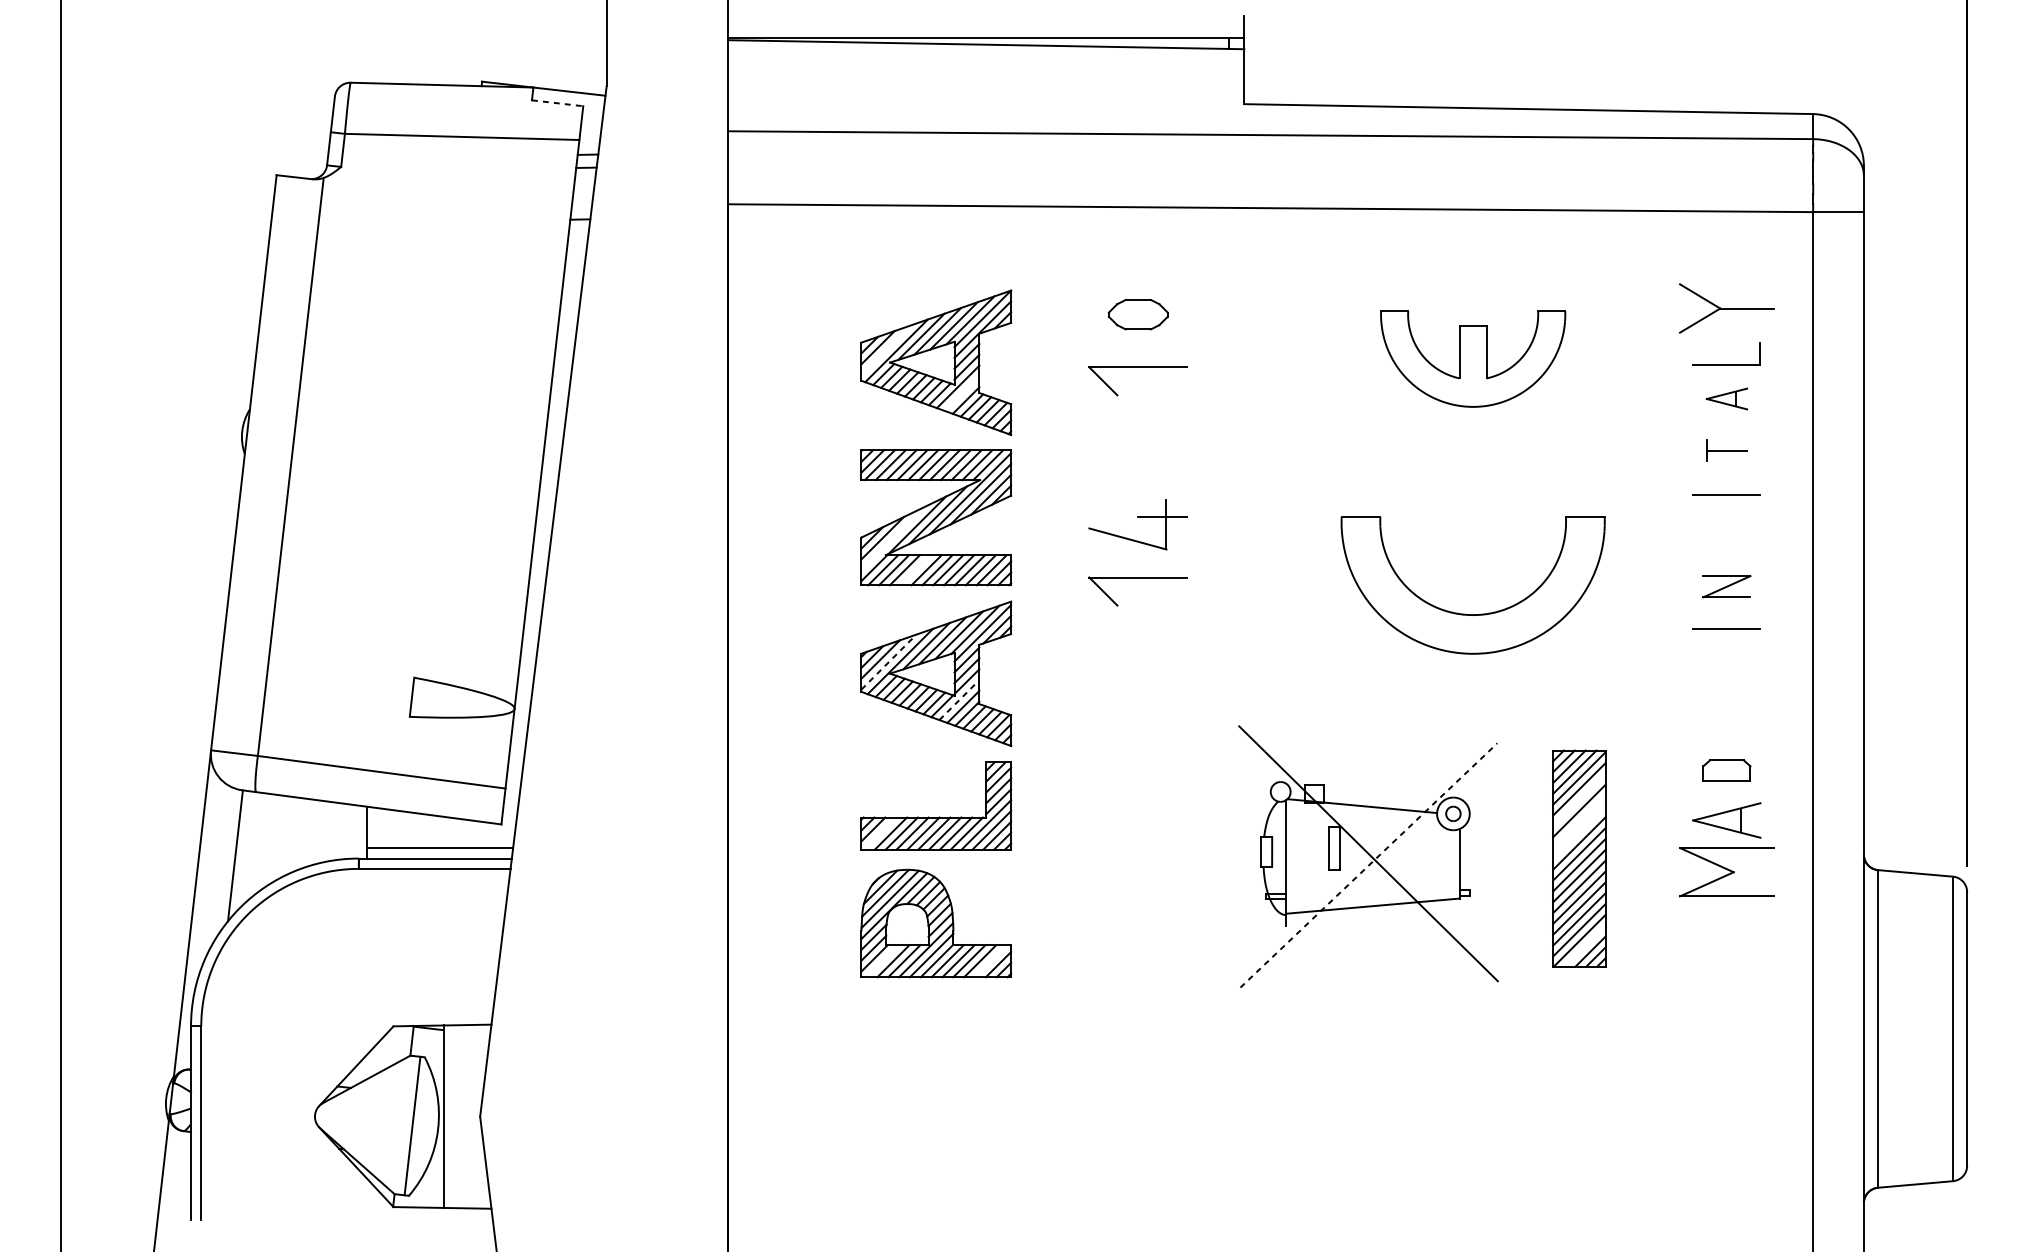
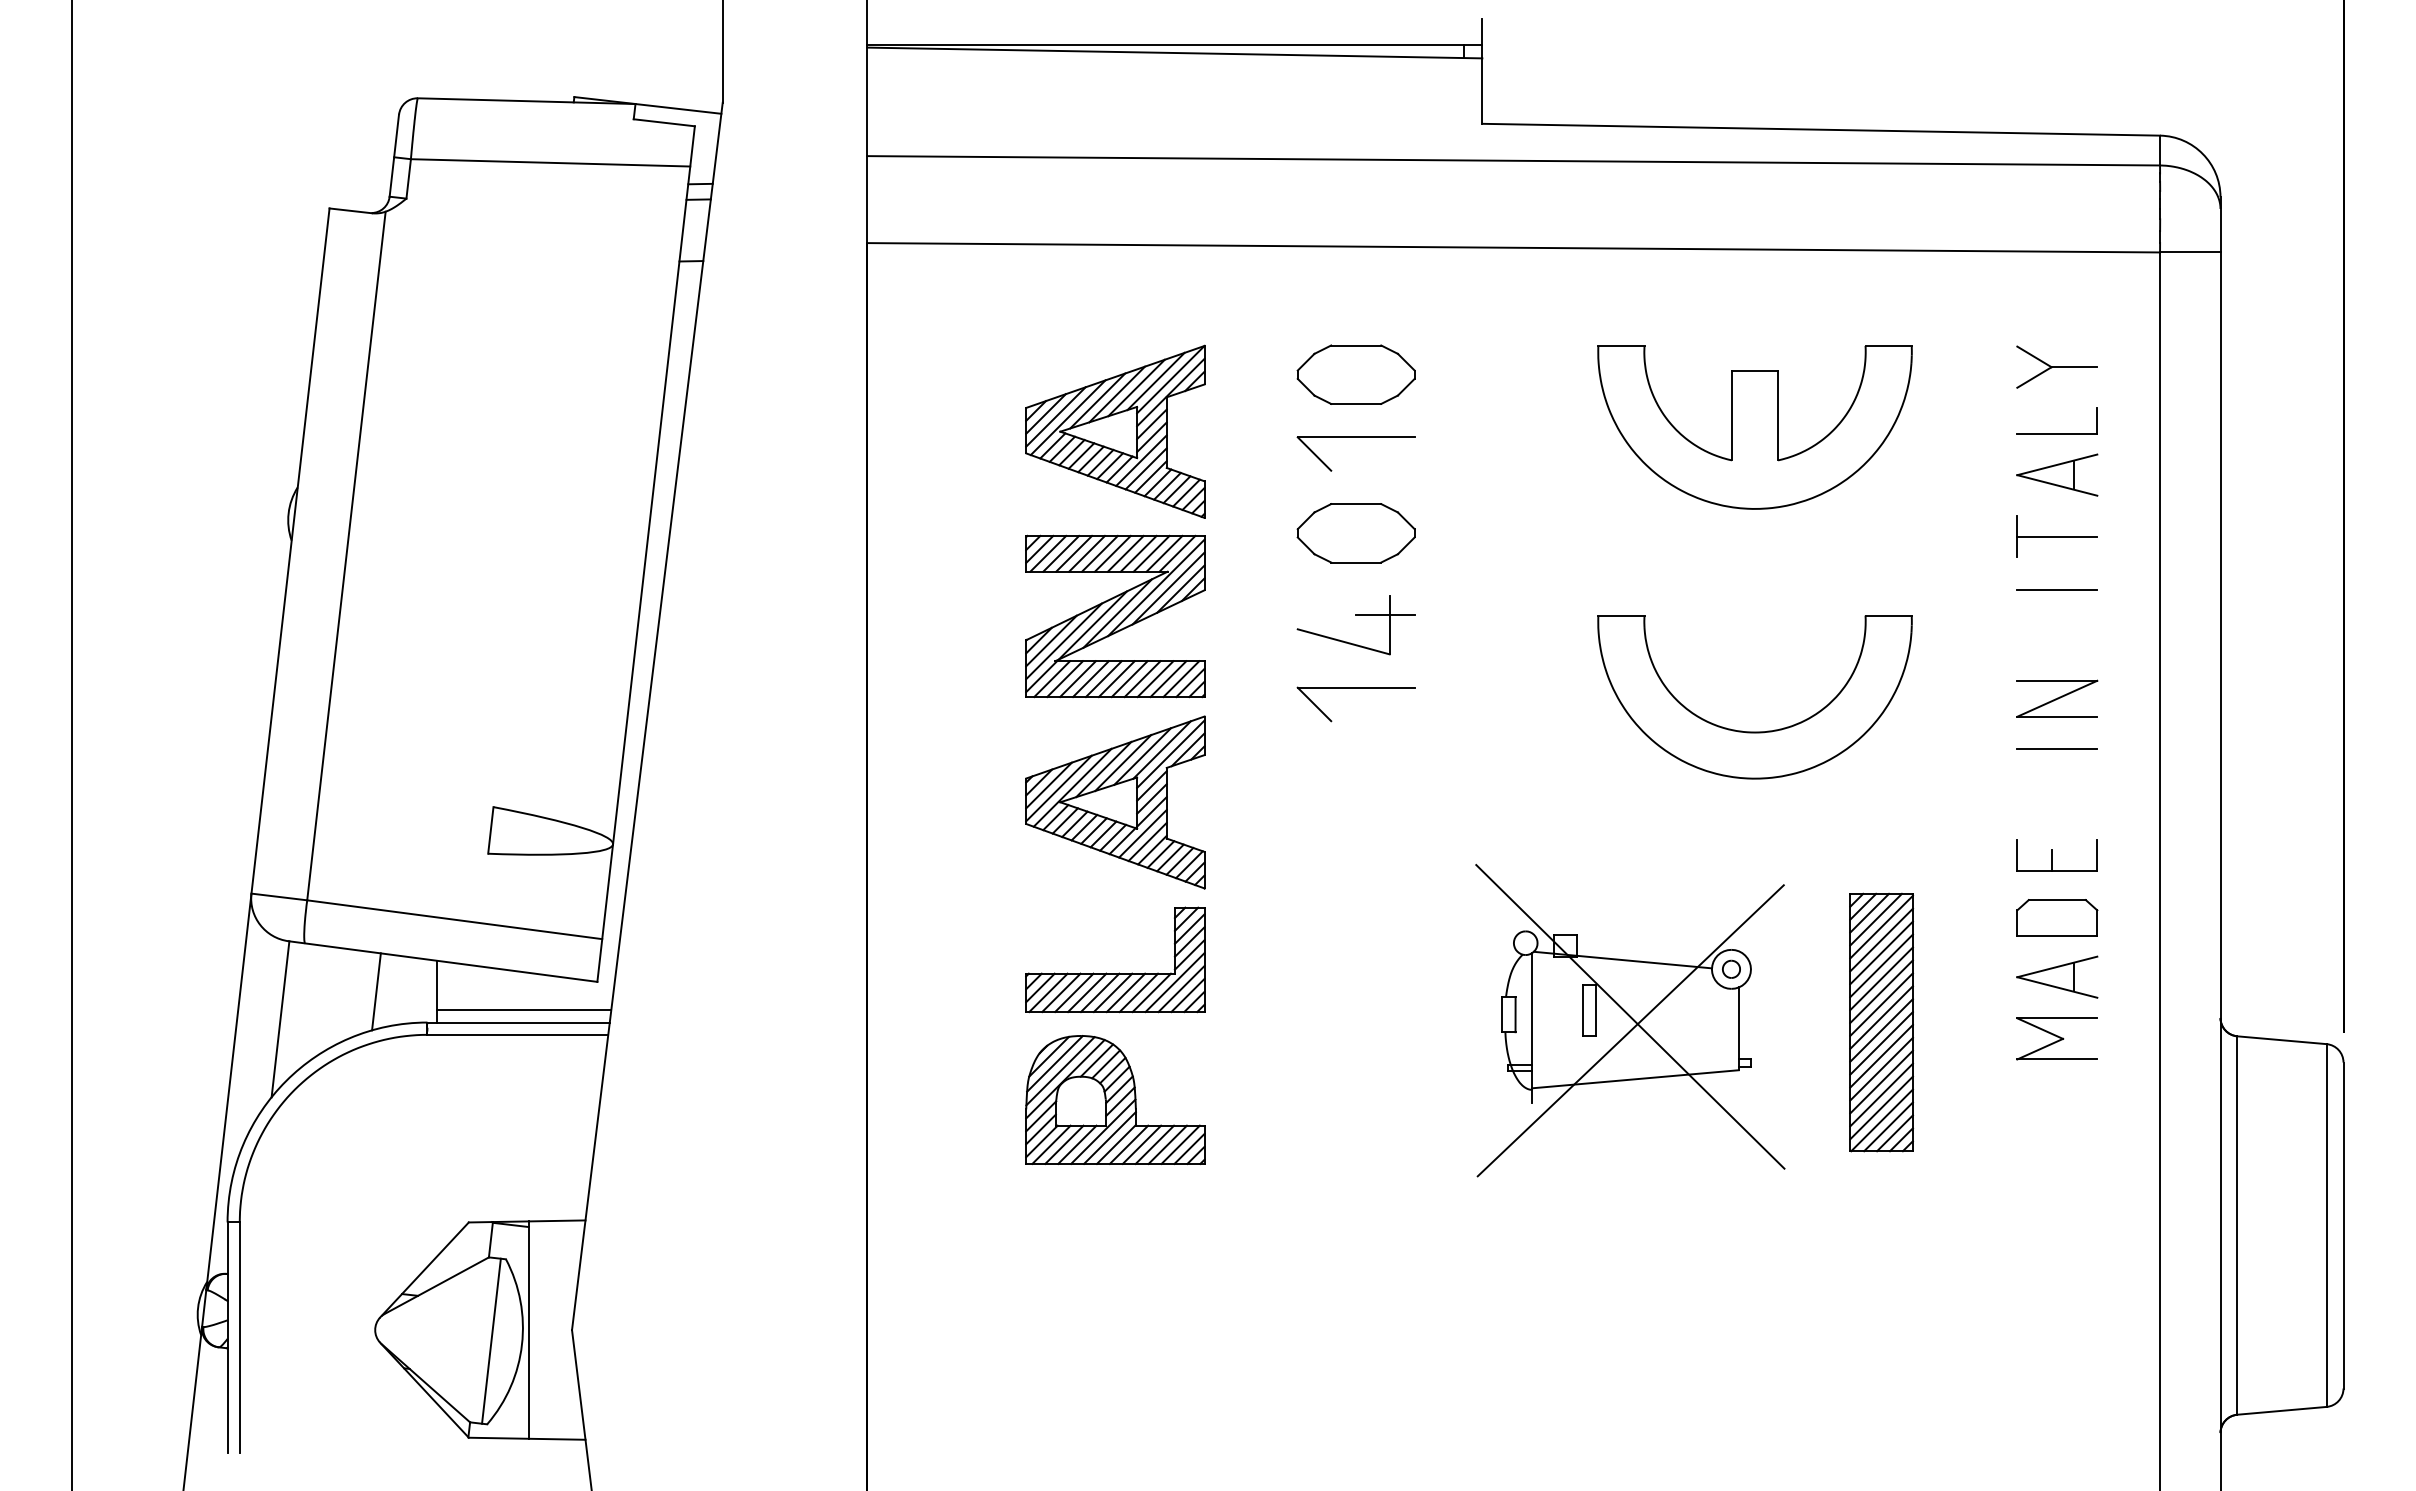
line: (557, 103) -> (664, 122), dashed -> solid
part: (1726, 307) -> (2056, 366), size x0.71
part: (1137, 314) -> (1355, 374), size x1.67
line: (885, 349) -> (1055, 416), added
part: (1472, 359) -> (1754, 427), size x1.43
line: (961, 393) -> (1145, 468), added
part: (1727, 398) -> (2057, 474), size x1.67
part: (1137, 448) -> (1355, 533), added
part: (1726, 450) -> (2056, 536), size x1.67
line: (892, 538) -> (1063, 641), added
line: (915, 570) -> (1090, 679), added
part: (1727, 586) -> (2057, 698), size x1.43
line: (889, 662) -> (1059, 788), dashed -> solid
line: (959, 699) -> (1142, 833), dashed -> solid
part: (1726, 718) -> (2056, 855), added
part: (1727, 770) -> (2057, 917), size x1.43
line: (1579, 799) -> (1881, 952), added
line: (1579, 821) -> (1881, 978), added
line: (316, 832) -> (376, 991), added
line: (1579, 832) -> (1881, 991), added
line: (880, 833) -> (1048, 992), added
line: (1369, 865) -> (1631, 1030), dashed -> solid
part: (1726, 871) -> (2056, 1038), size x0.71
line: (1585, 945) -> (1888, 1126), added
line: (882, 960) -> (1051, 1144), added
line: (990, 960) -> (1180, 1144), added

